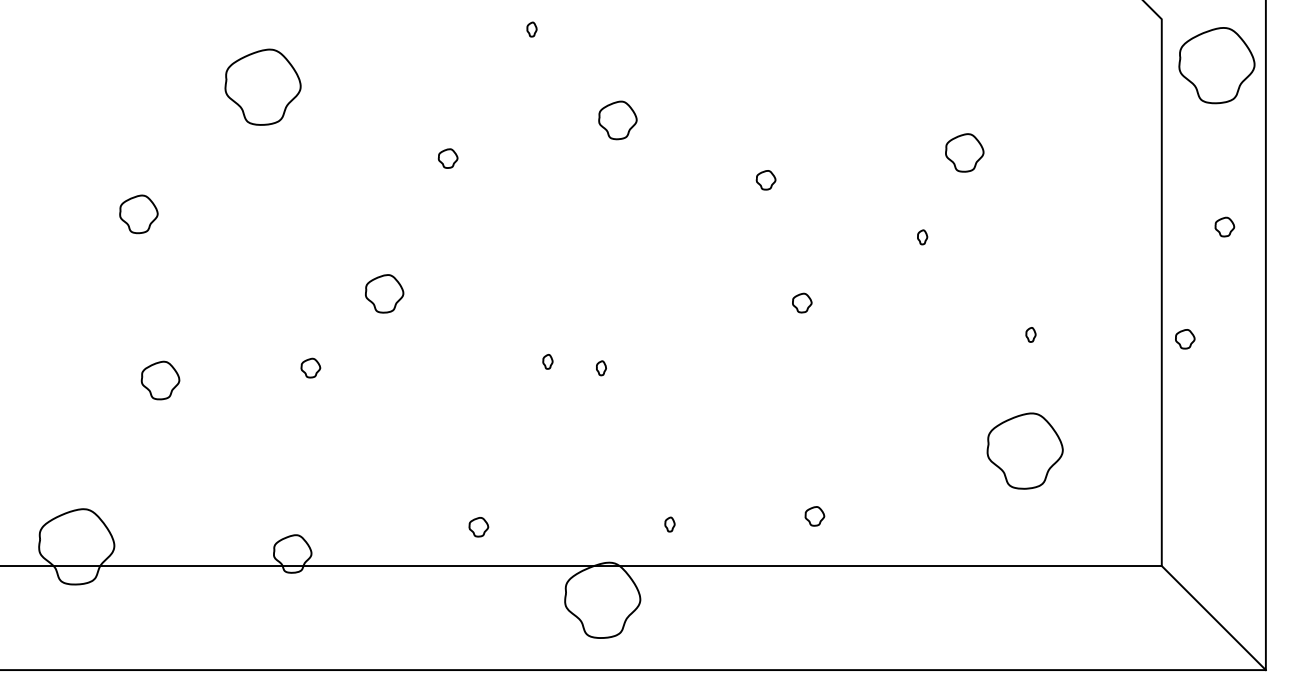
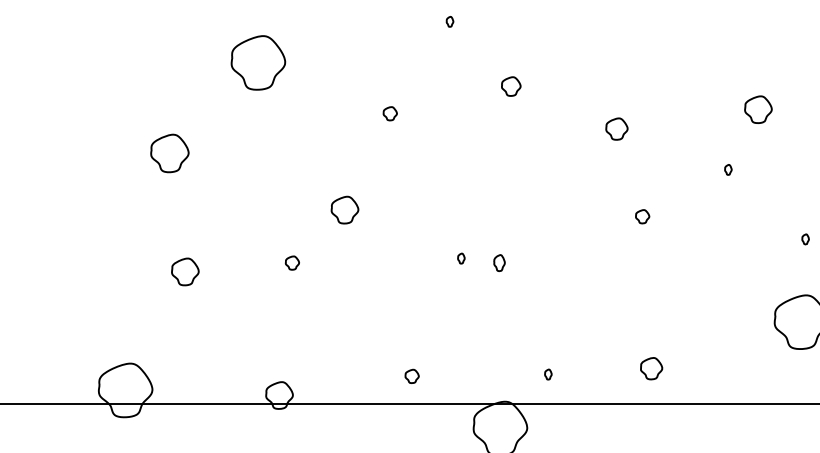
part: (617, 120) -> (510, 86), size x0.7
part: (765, 180) -> (616, 129), size x1.6
part: (138, 214) -> (169, 153), size x1.4
part: (601, 368) -> (499, 263), size x1.6
part: (814, 516) -> (651, 368), size x1.6

